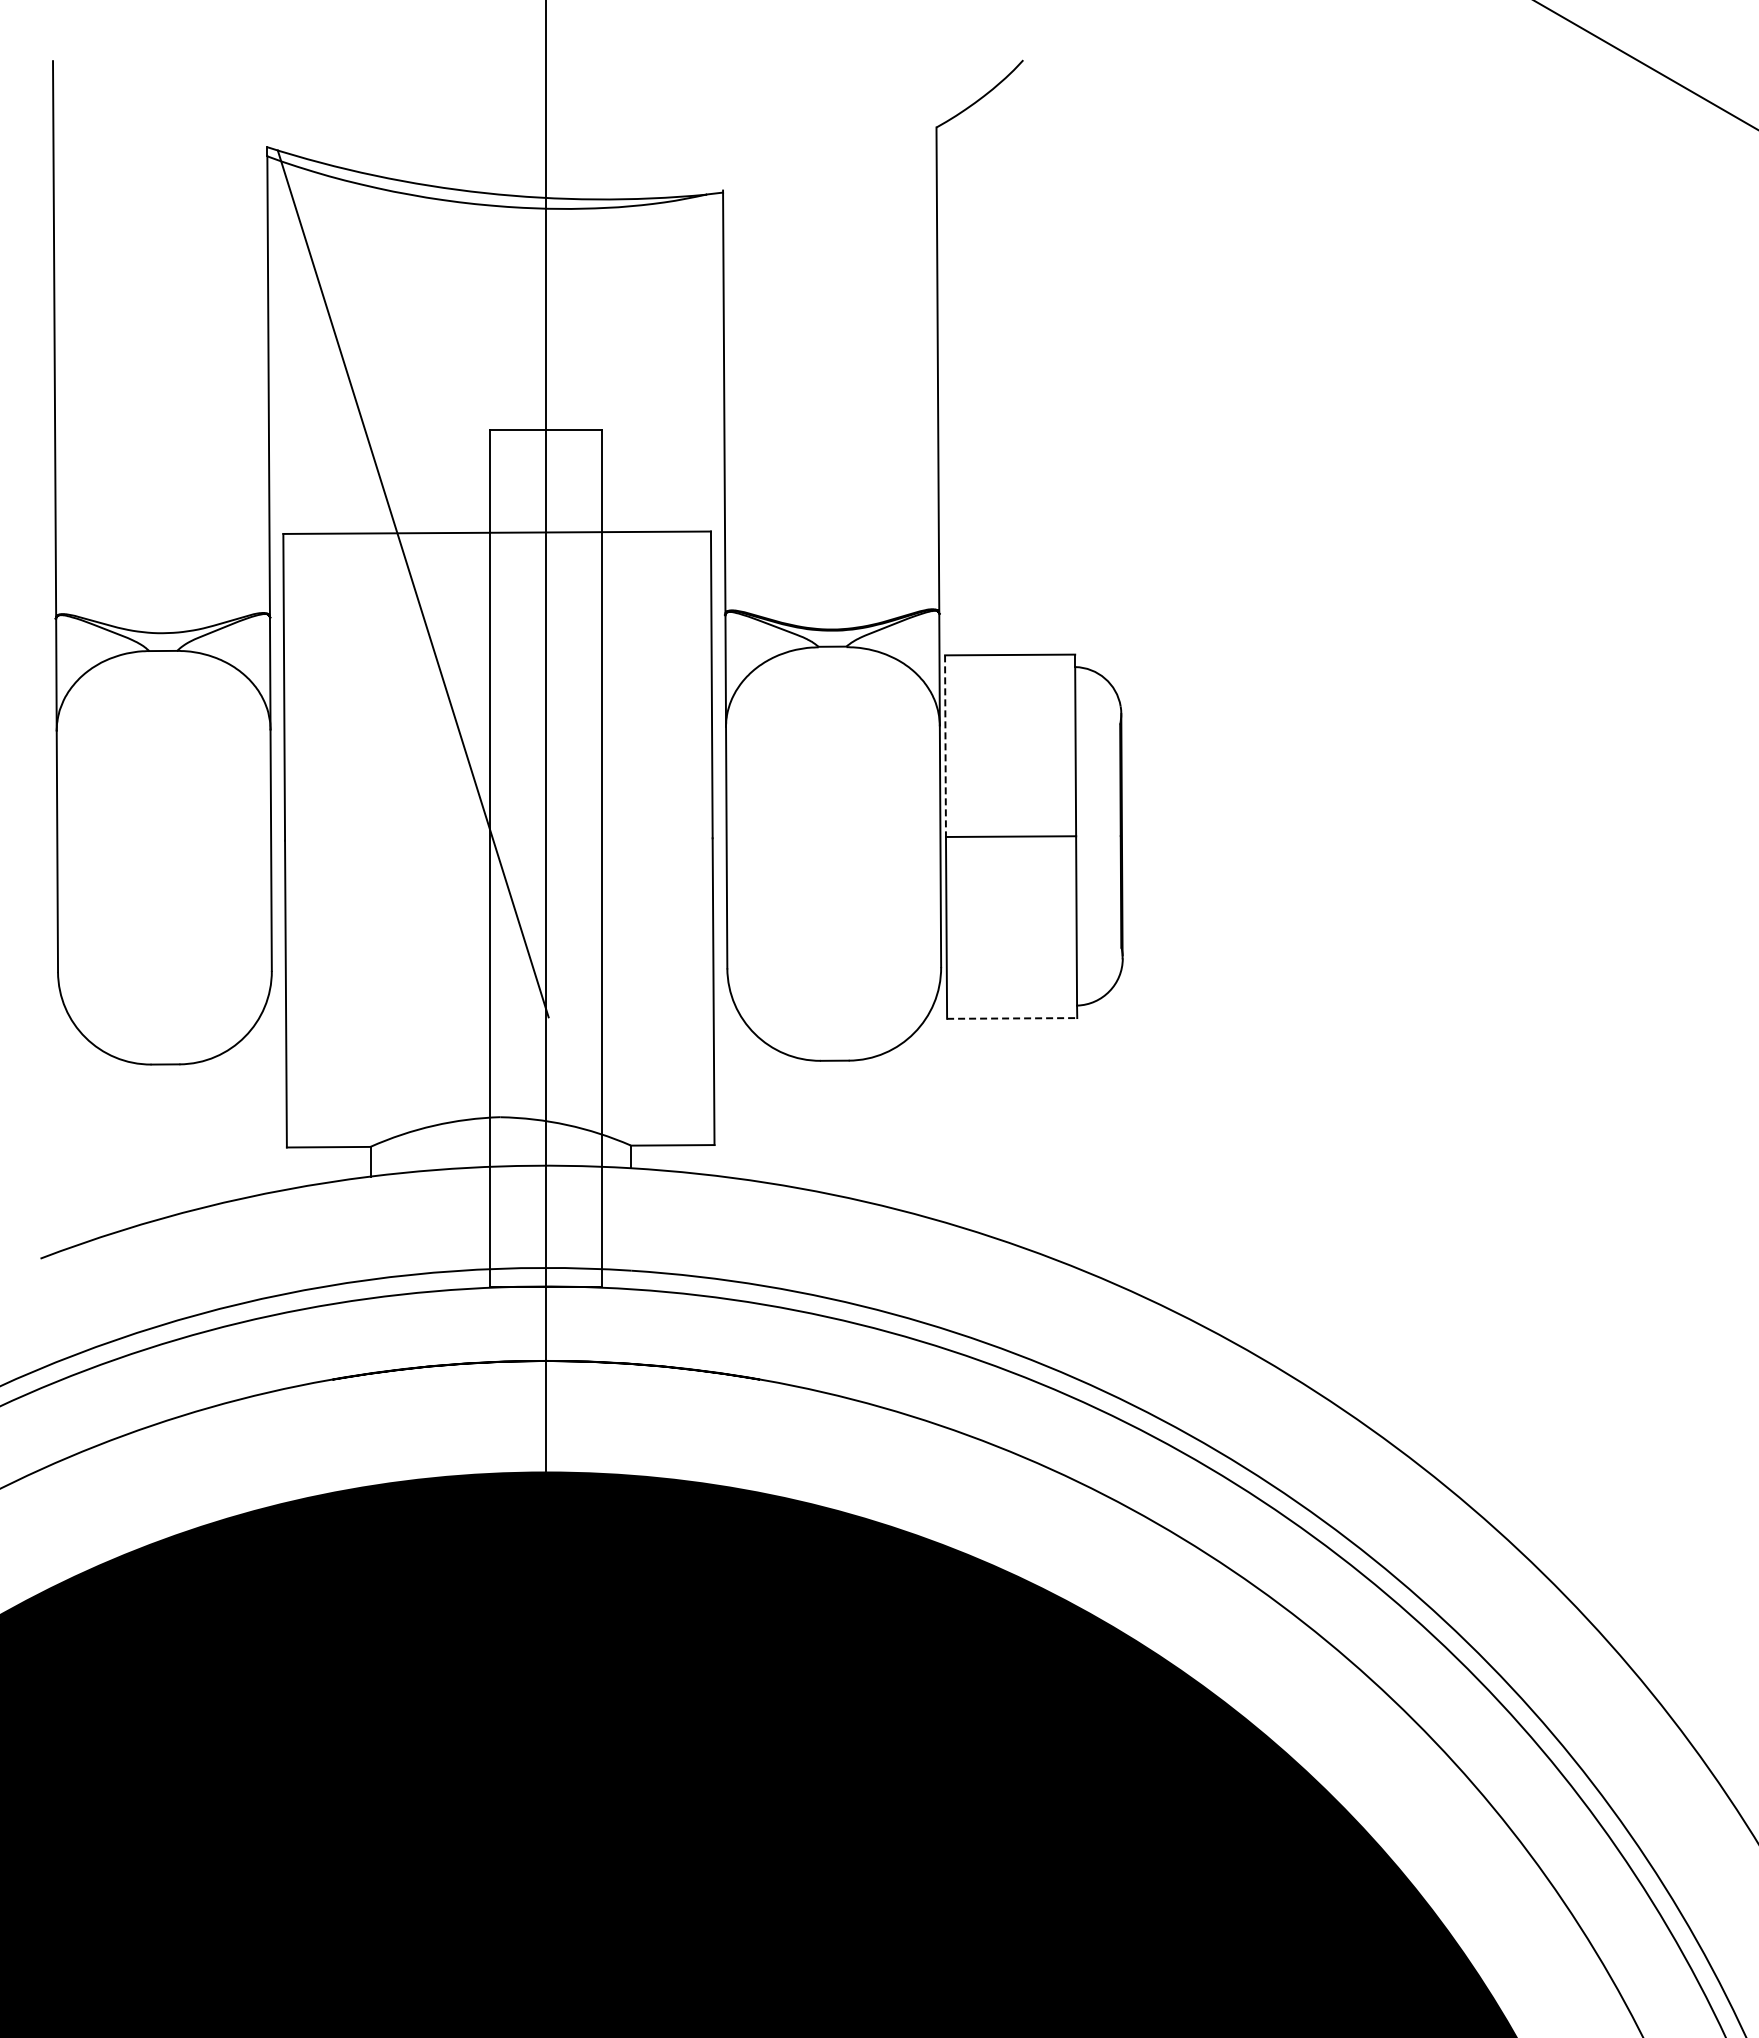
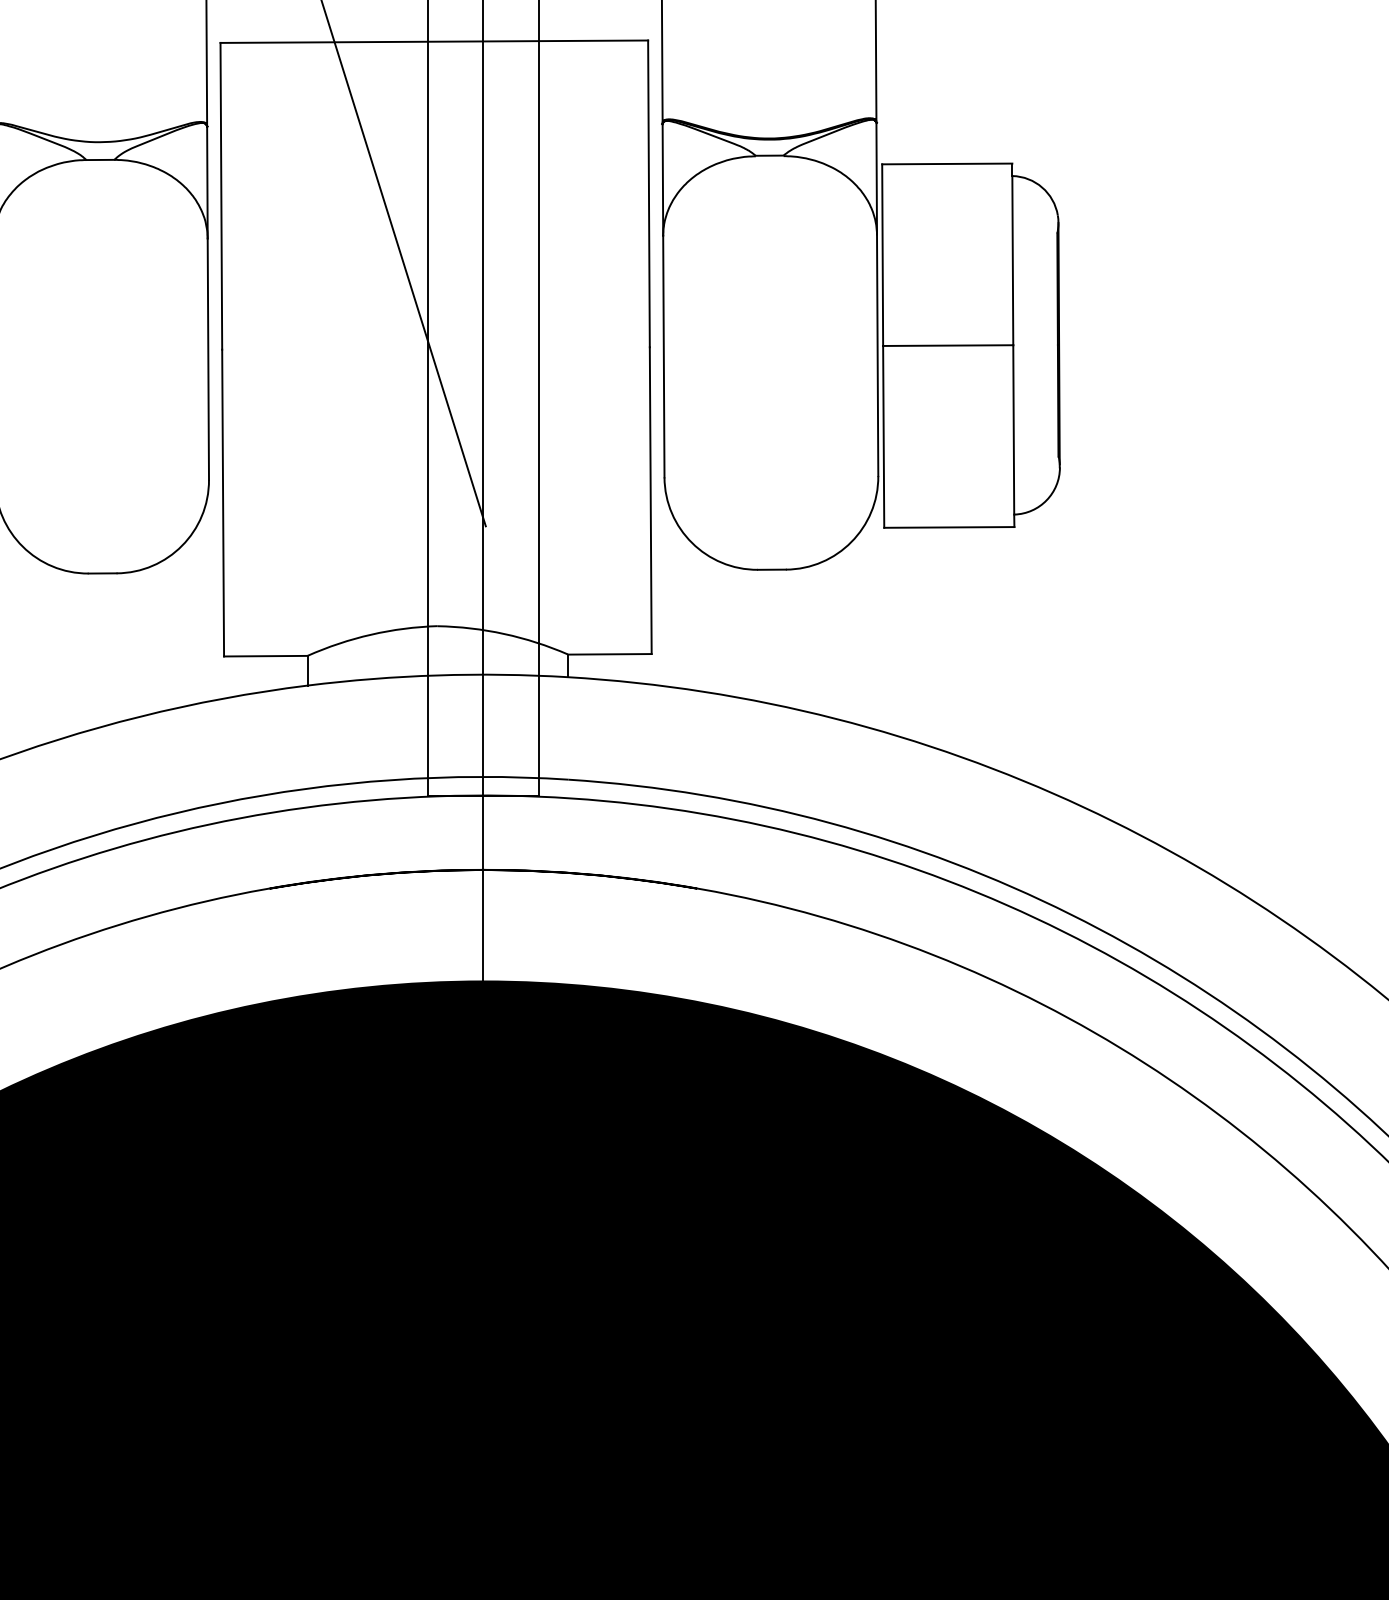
line: (945, 746) -> (882, 255), dashed -> solid
line: (1012, 1018) -> (949, 527), dashed -> solid

